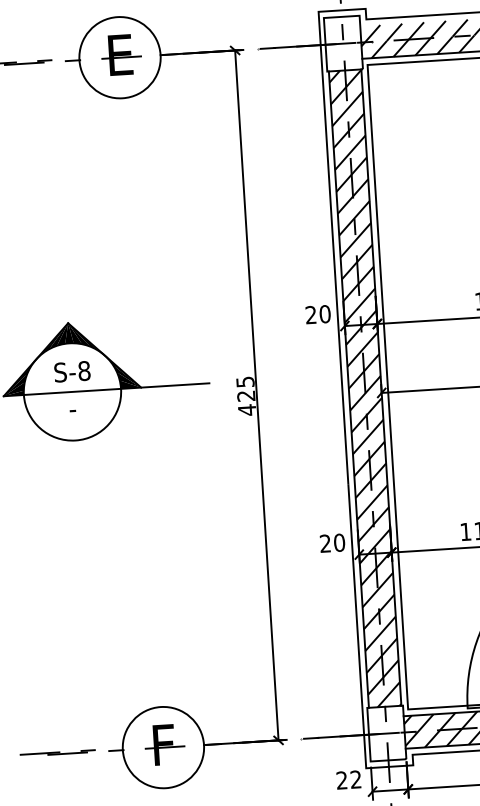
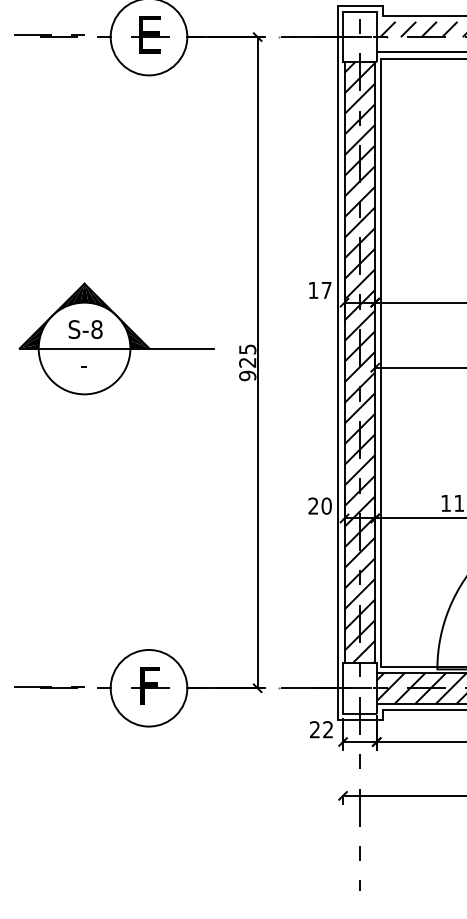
hatch: (407, 47) -> (419, 44), removed
text: (317, 314) -> (319, 290), 20 -> 17
text: (246, 409) -> (247, 375), 425 -> 925

